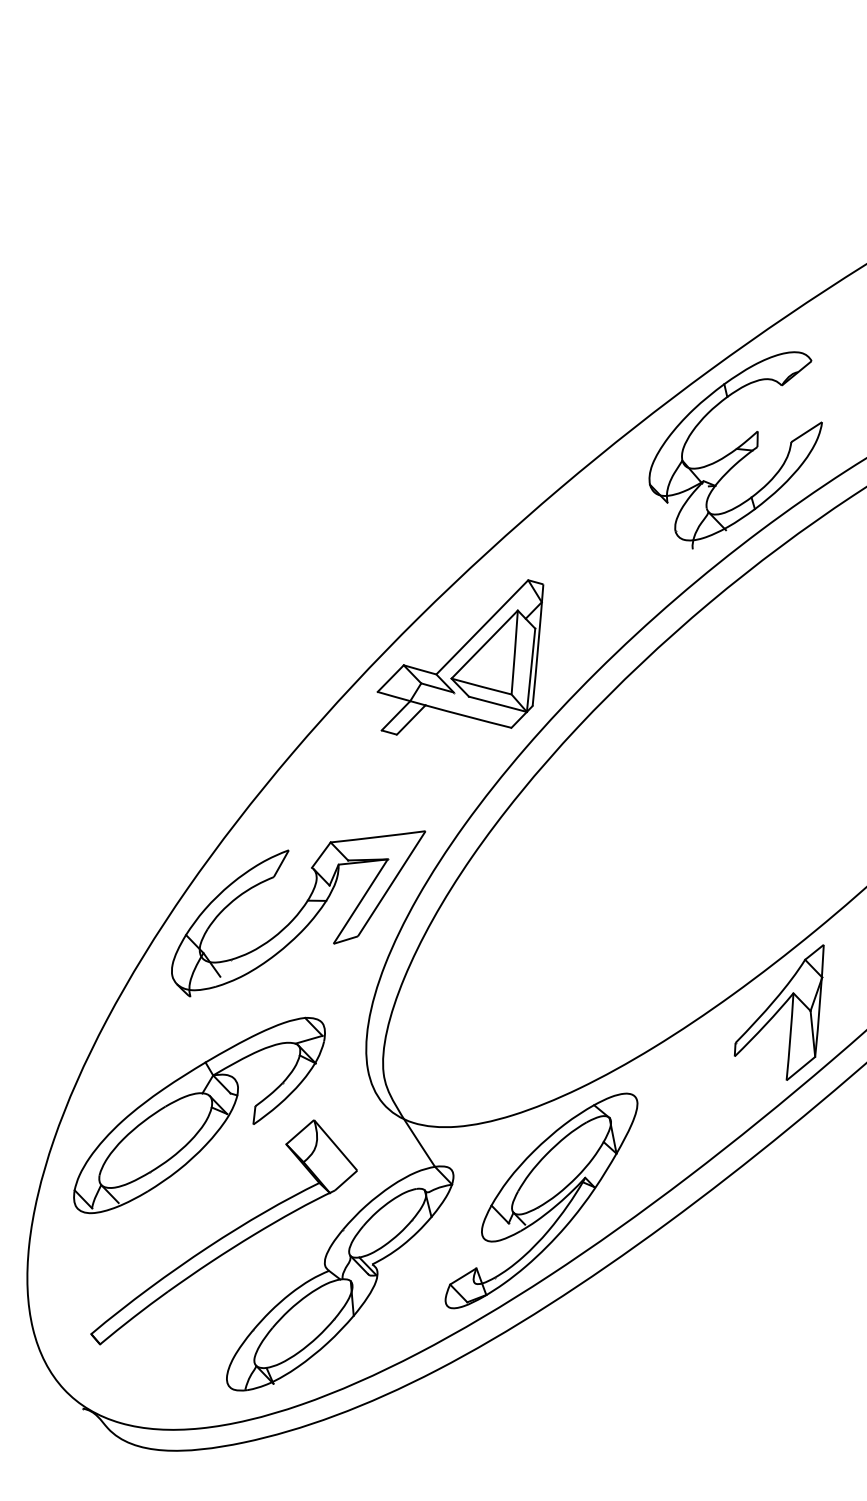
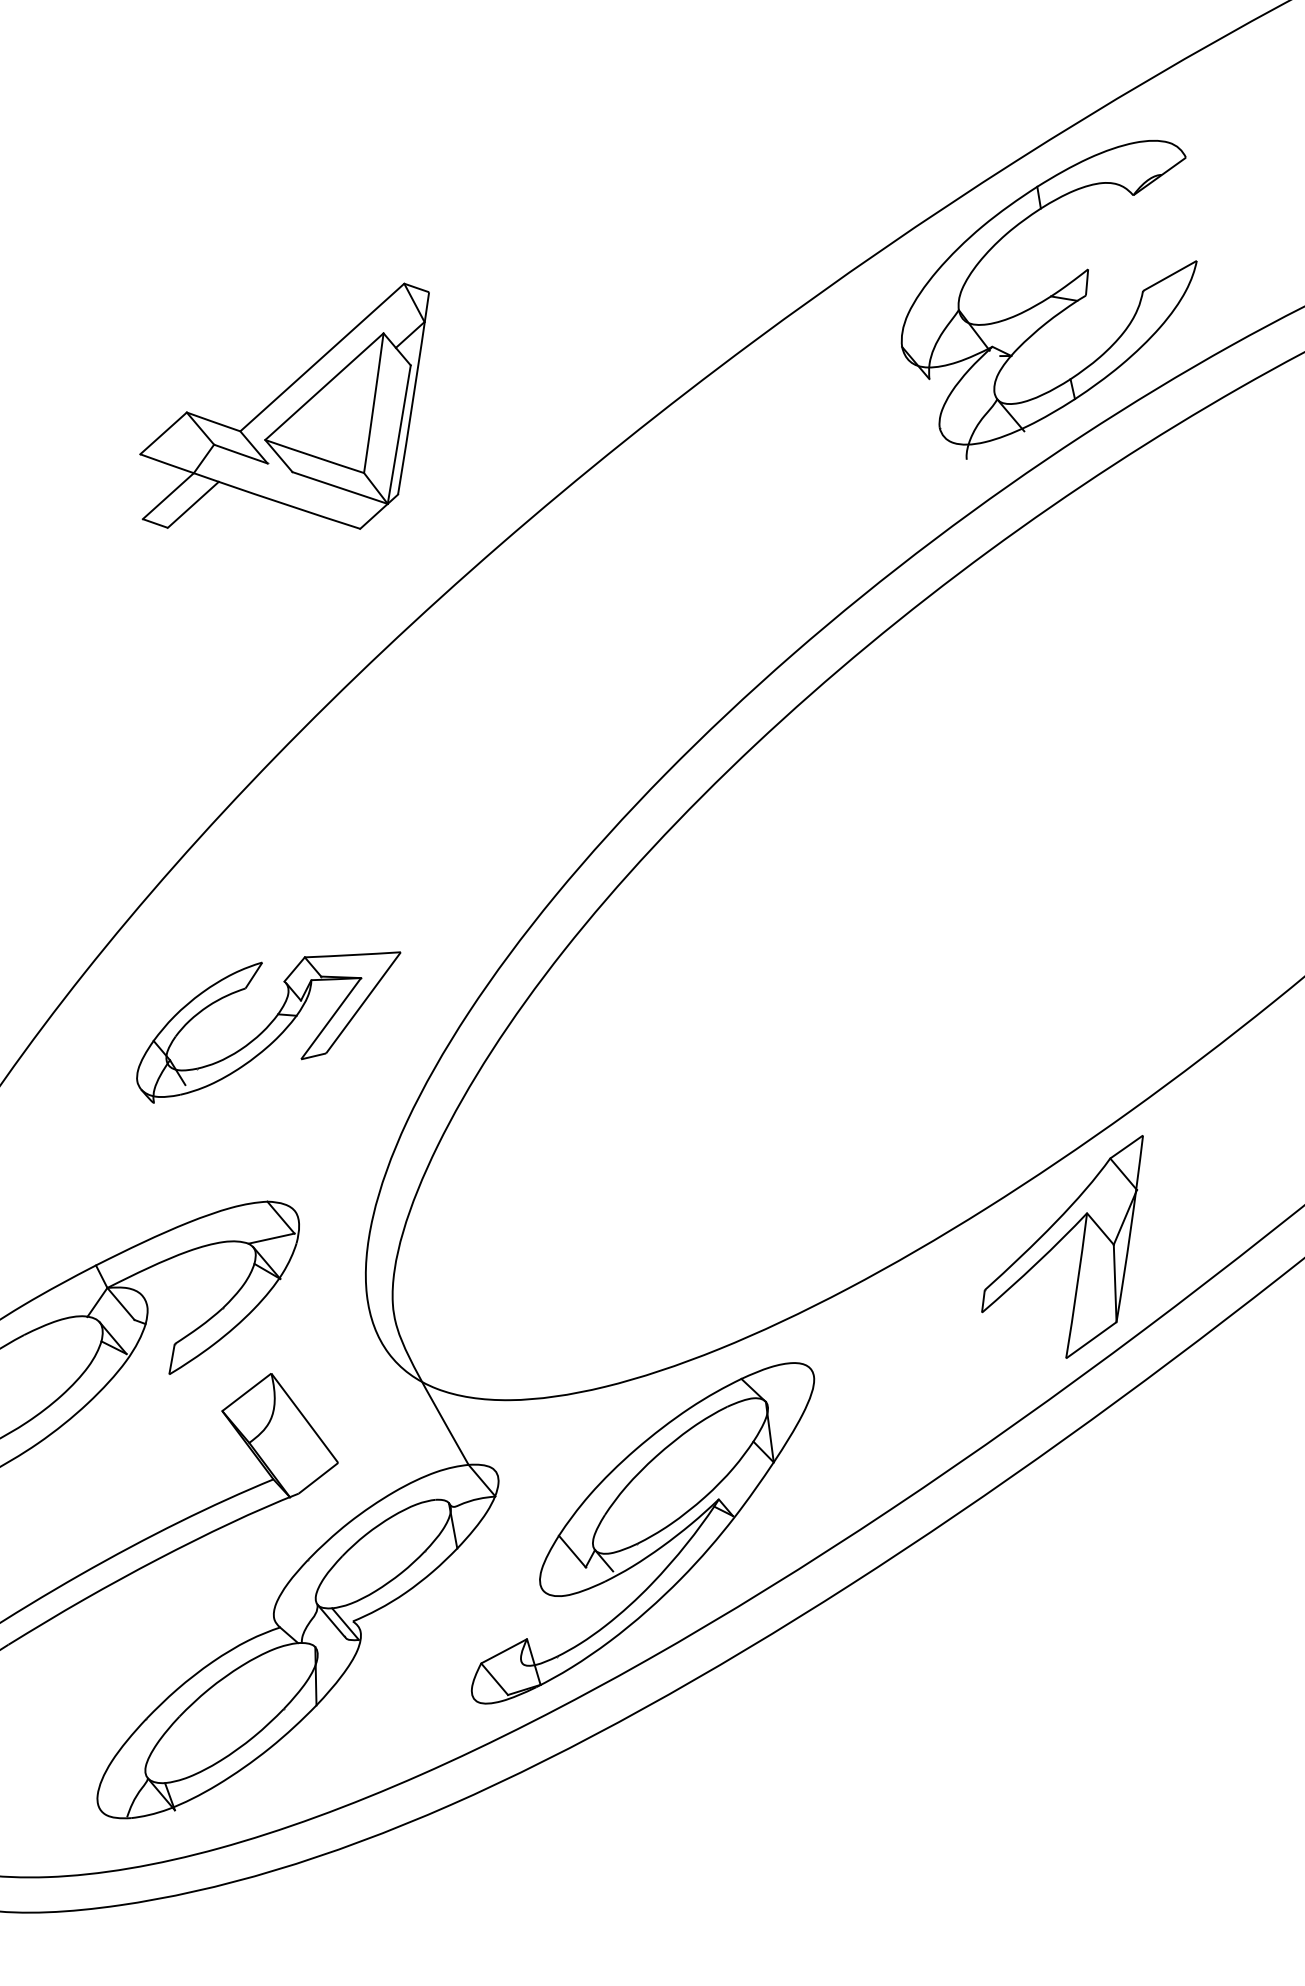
part: (460, 657) -> (282, 405), moved
part: (298, 913) -> (267, 1026), size x0.6

